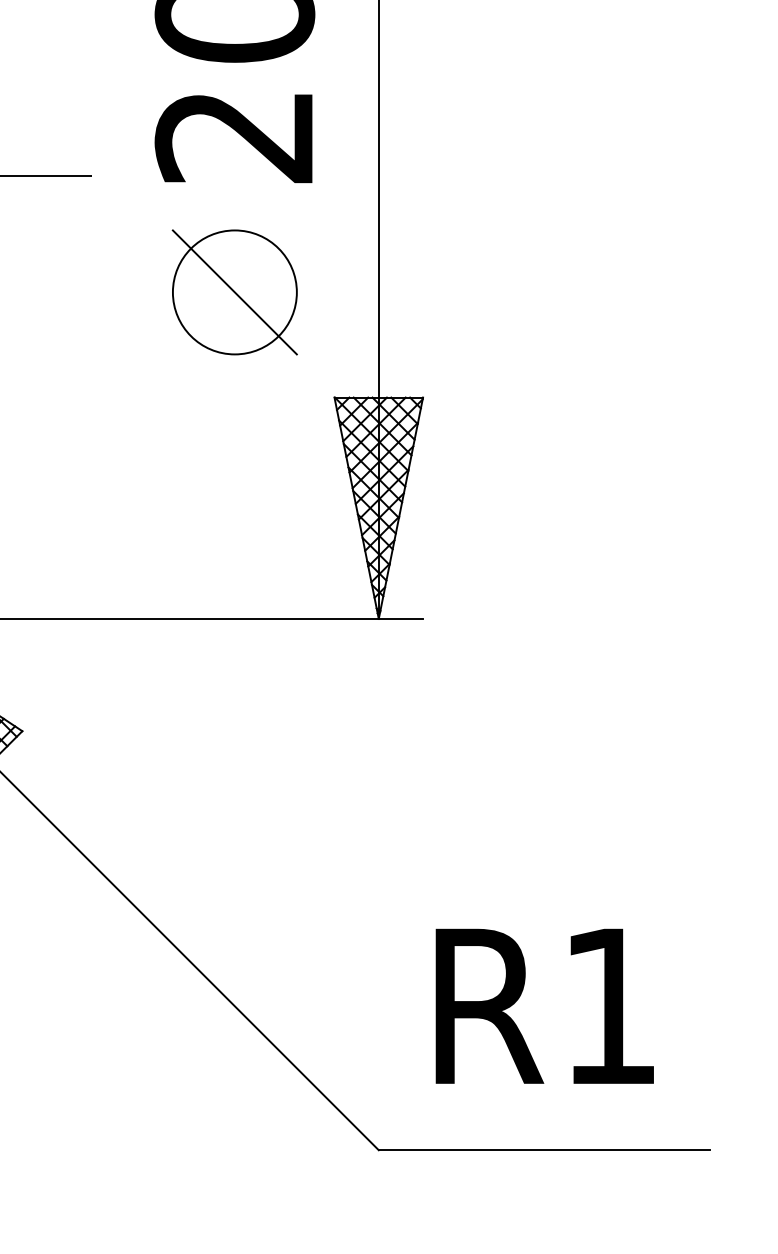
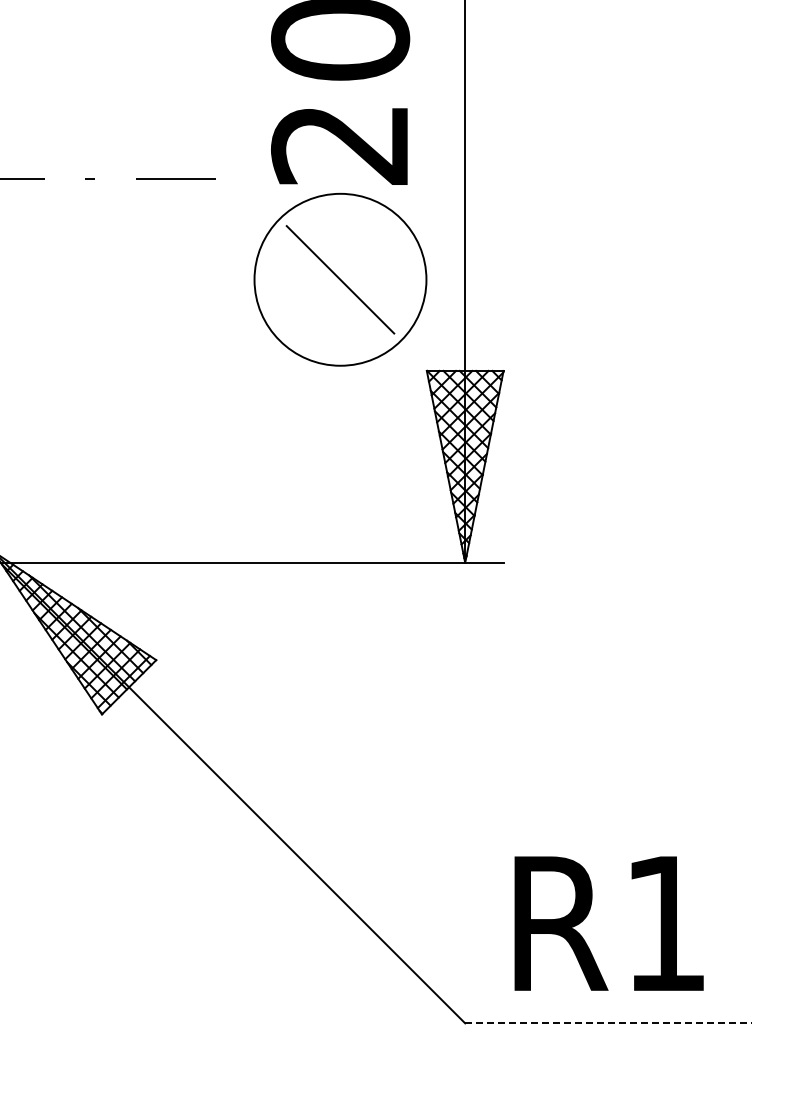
circle: (234, 292) -> (340, 279), size x1.6
text: (544, 1006) -> (608, 923), moved
line: (545, 1150) -> (609, 1023), solid -> dashed

